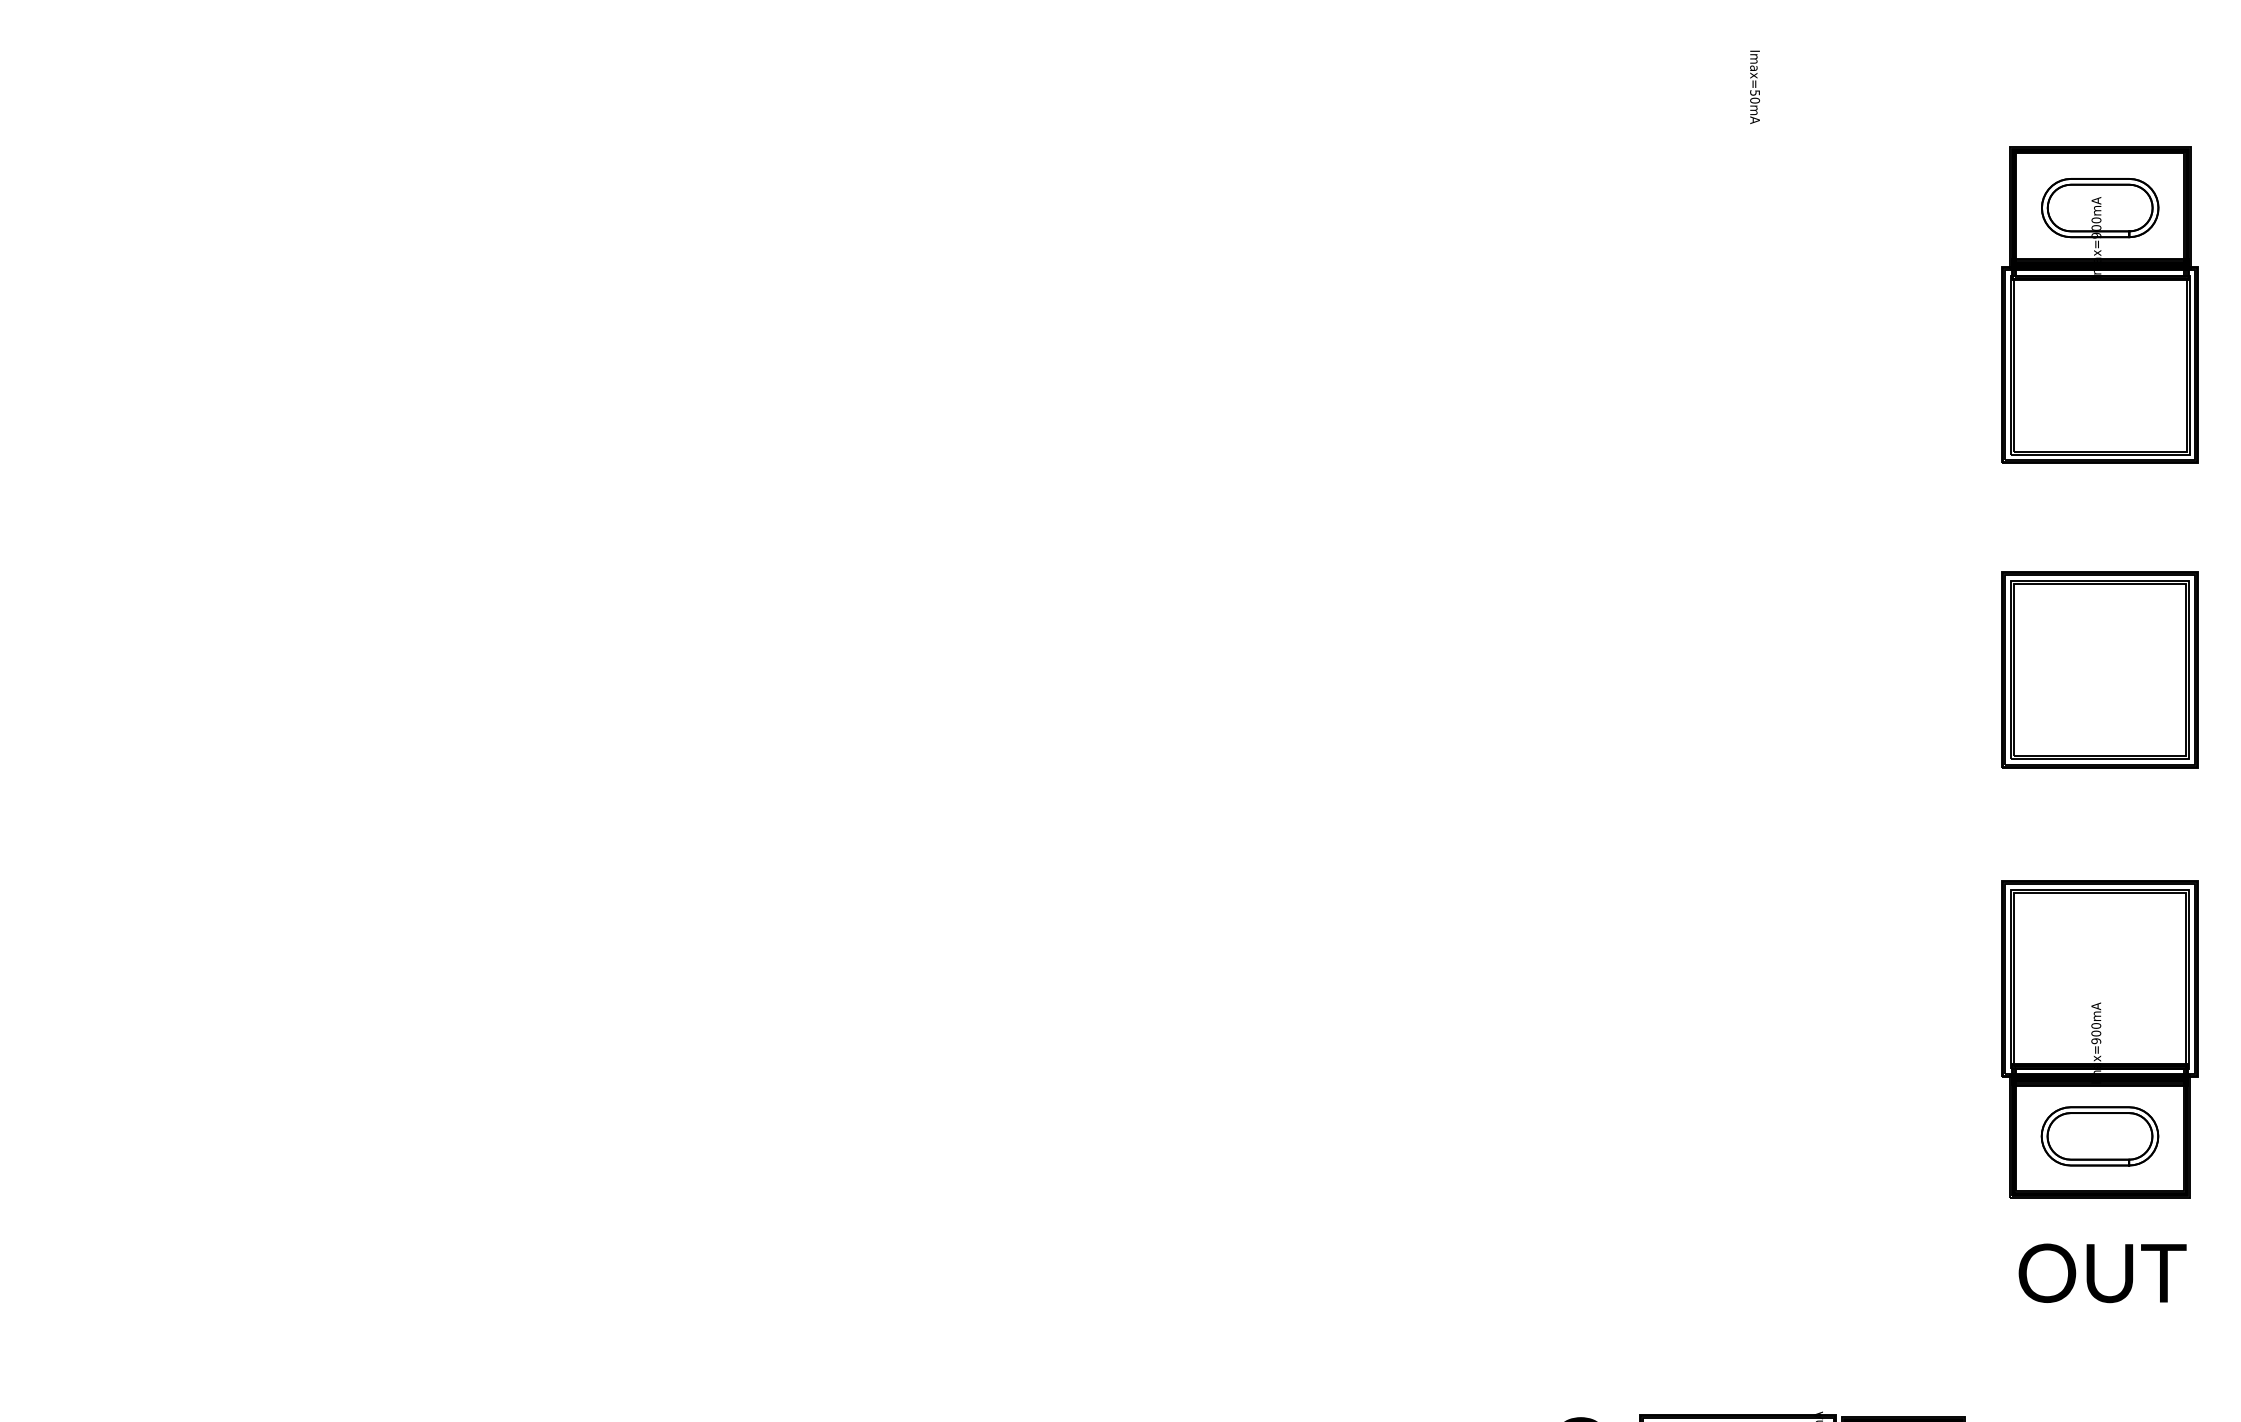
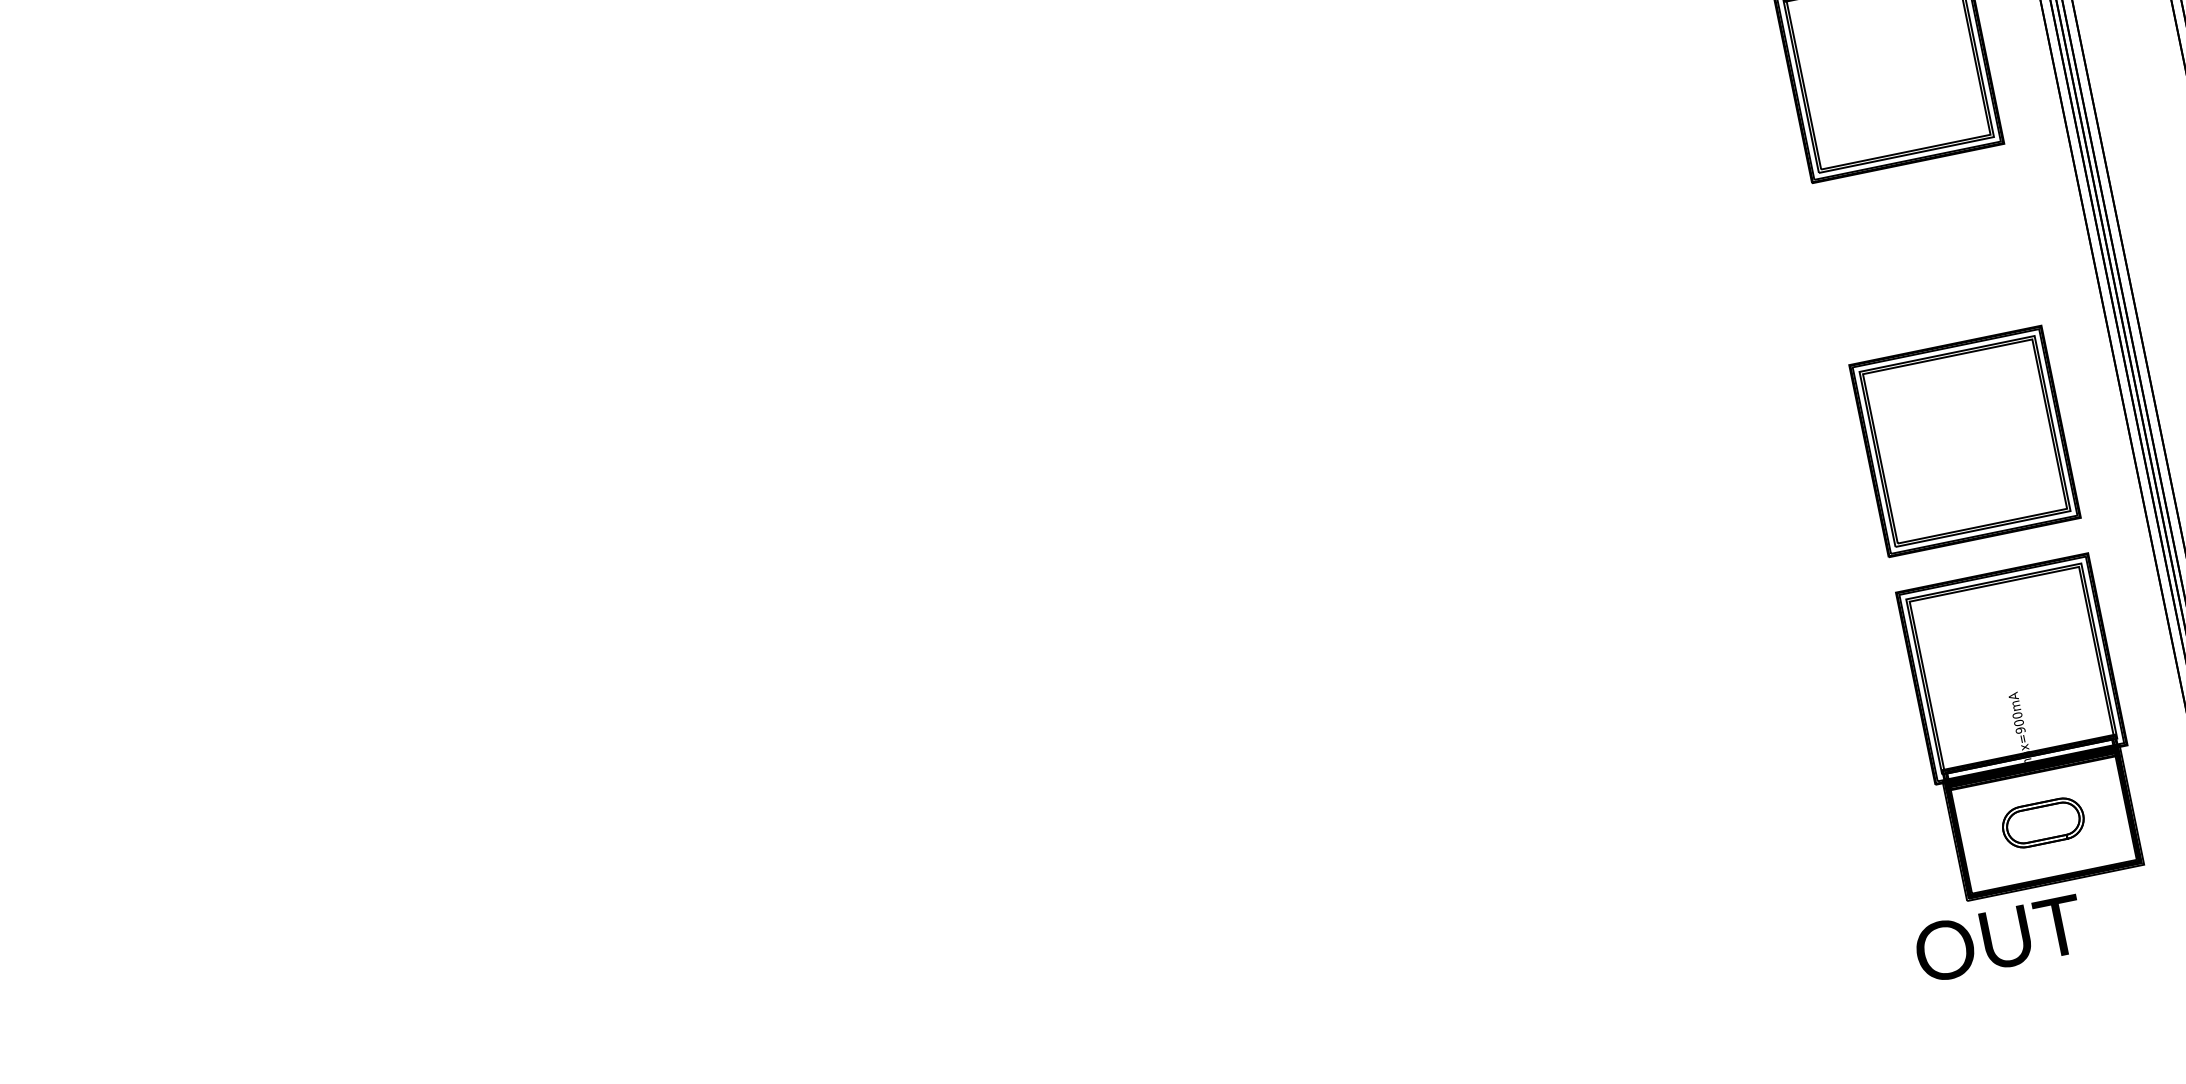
part: (2099, 669) -> (1964, 441), moved
part: (2099, 1136) -> (2042, 823), size x0.7
text: (2102, 1273) -> (1999, 939), moved

